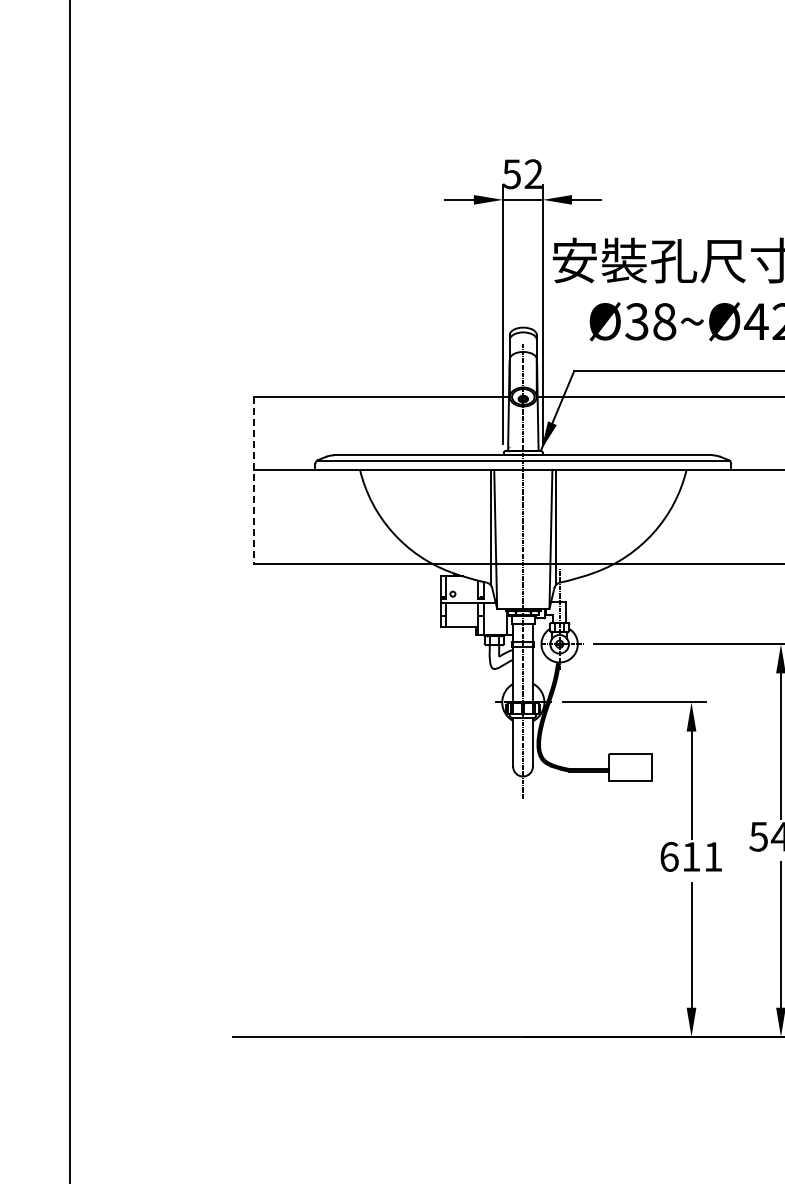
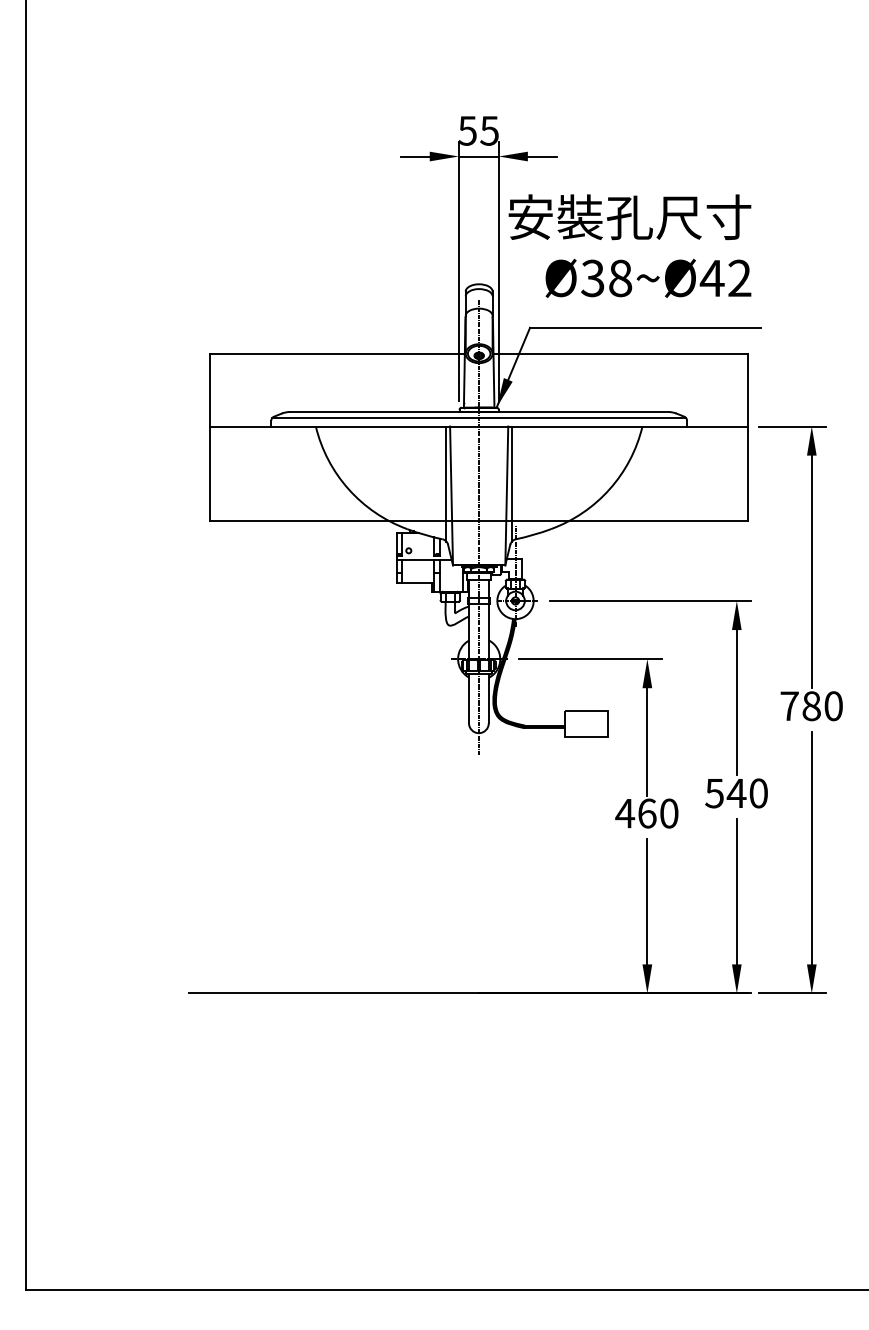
text: (533, 173) -> (489, 130), 52 -> 55
line: (254, 480) -> (210, 437), dashed -> solid
text: (690, 856) -> (646, 813), 611 -> 460

